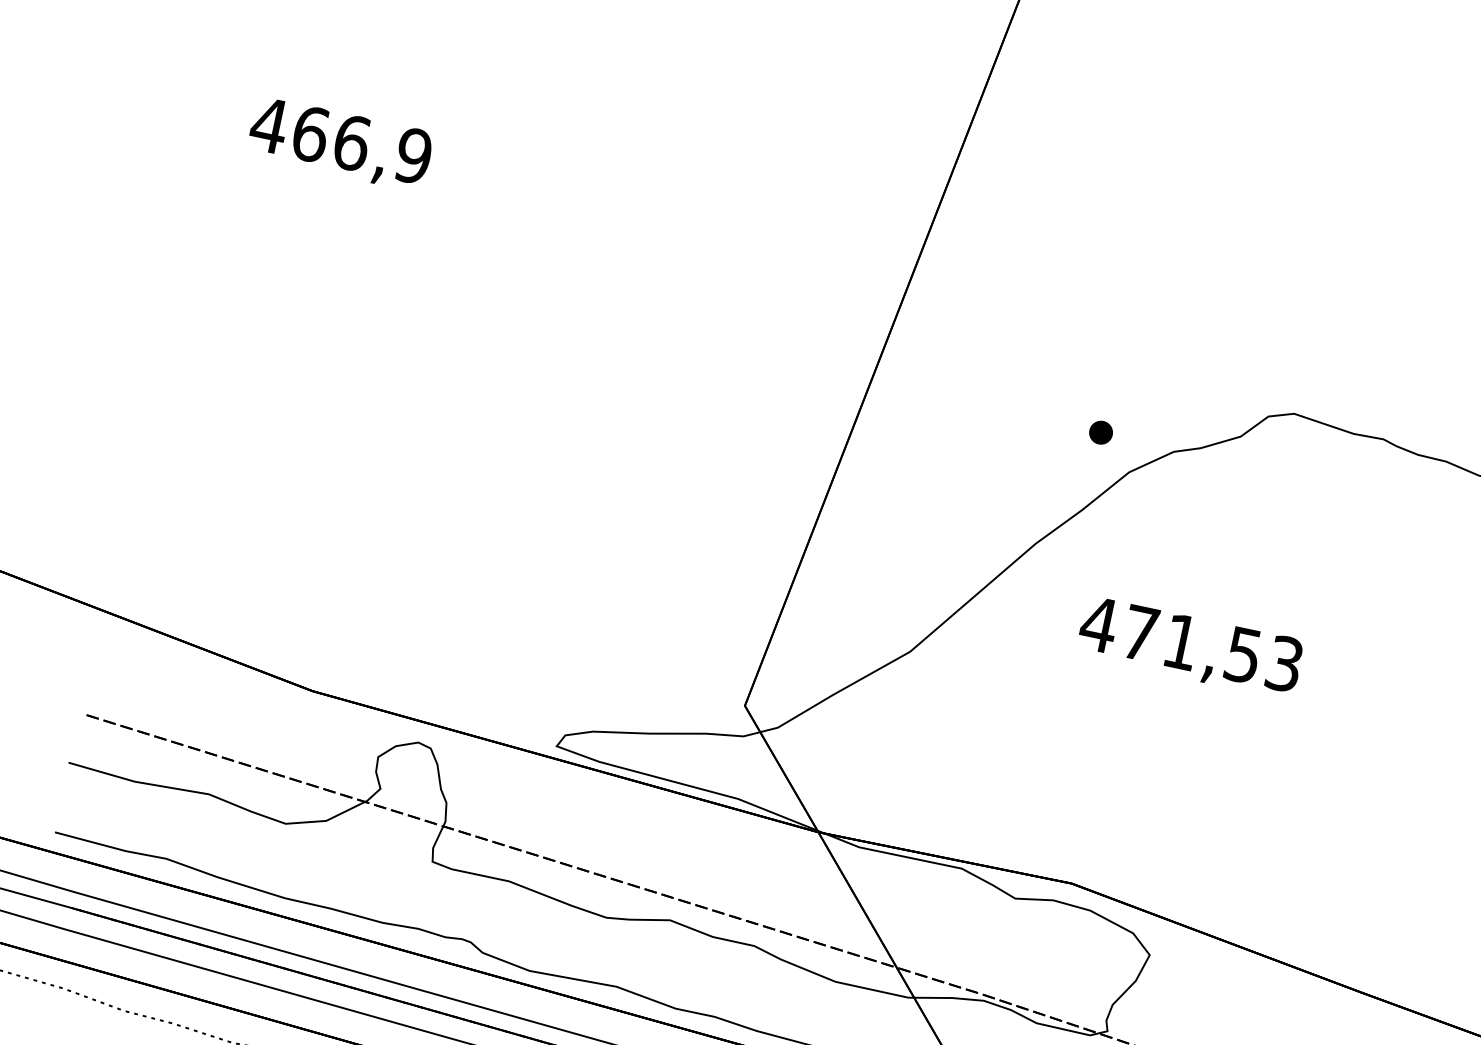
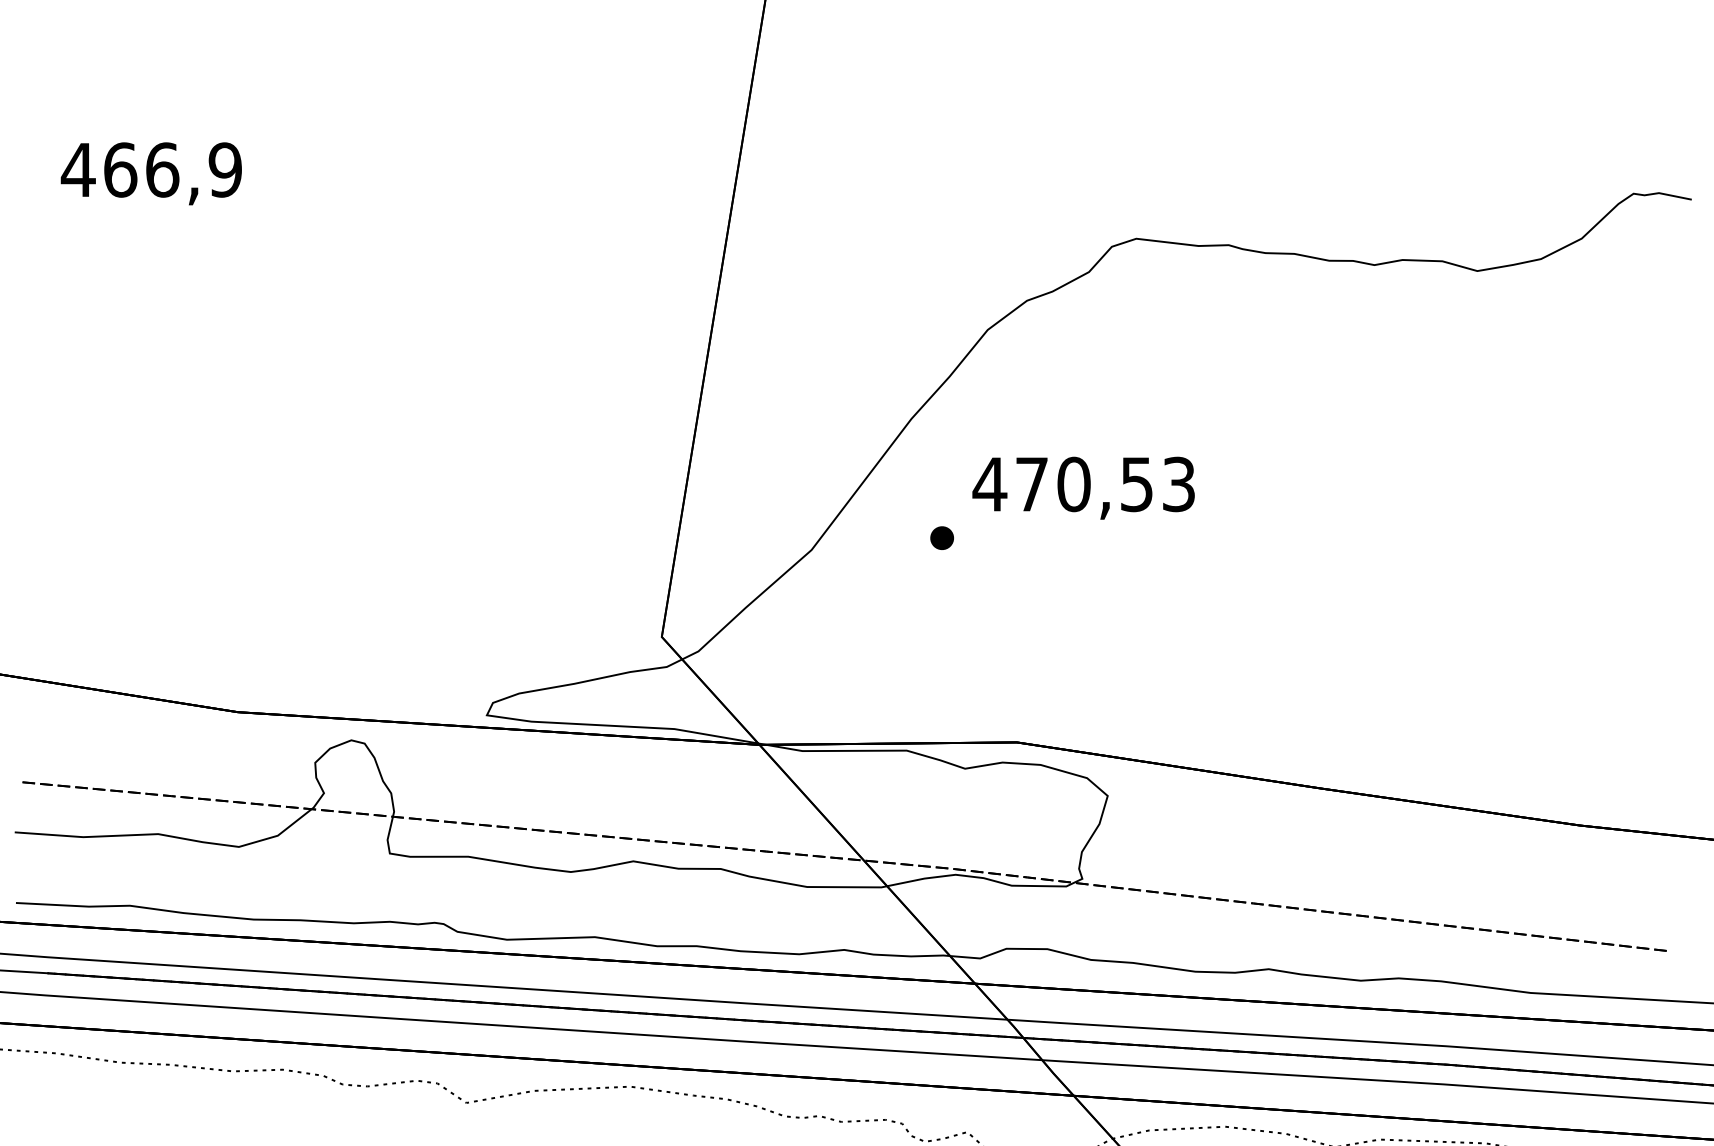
part: (1100, 431) -> (941, 537), moved
text: (1181, 642) -> (1073, 484), 471,53 -> 470,53

